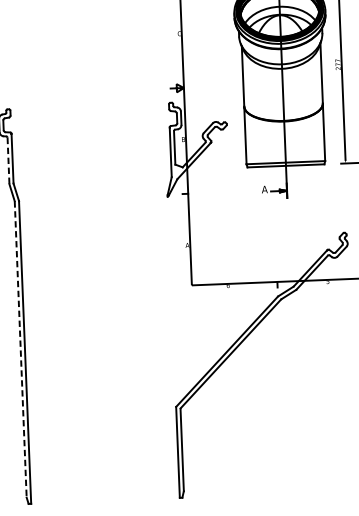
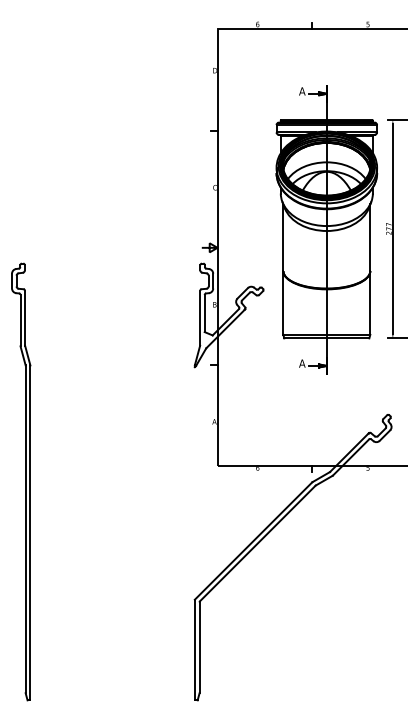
line: (8, 160) -> (20, 320), dashed -> solid
line: (20, 349) -> (25, 529), dashed -> solid

